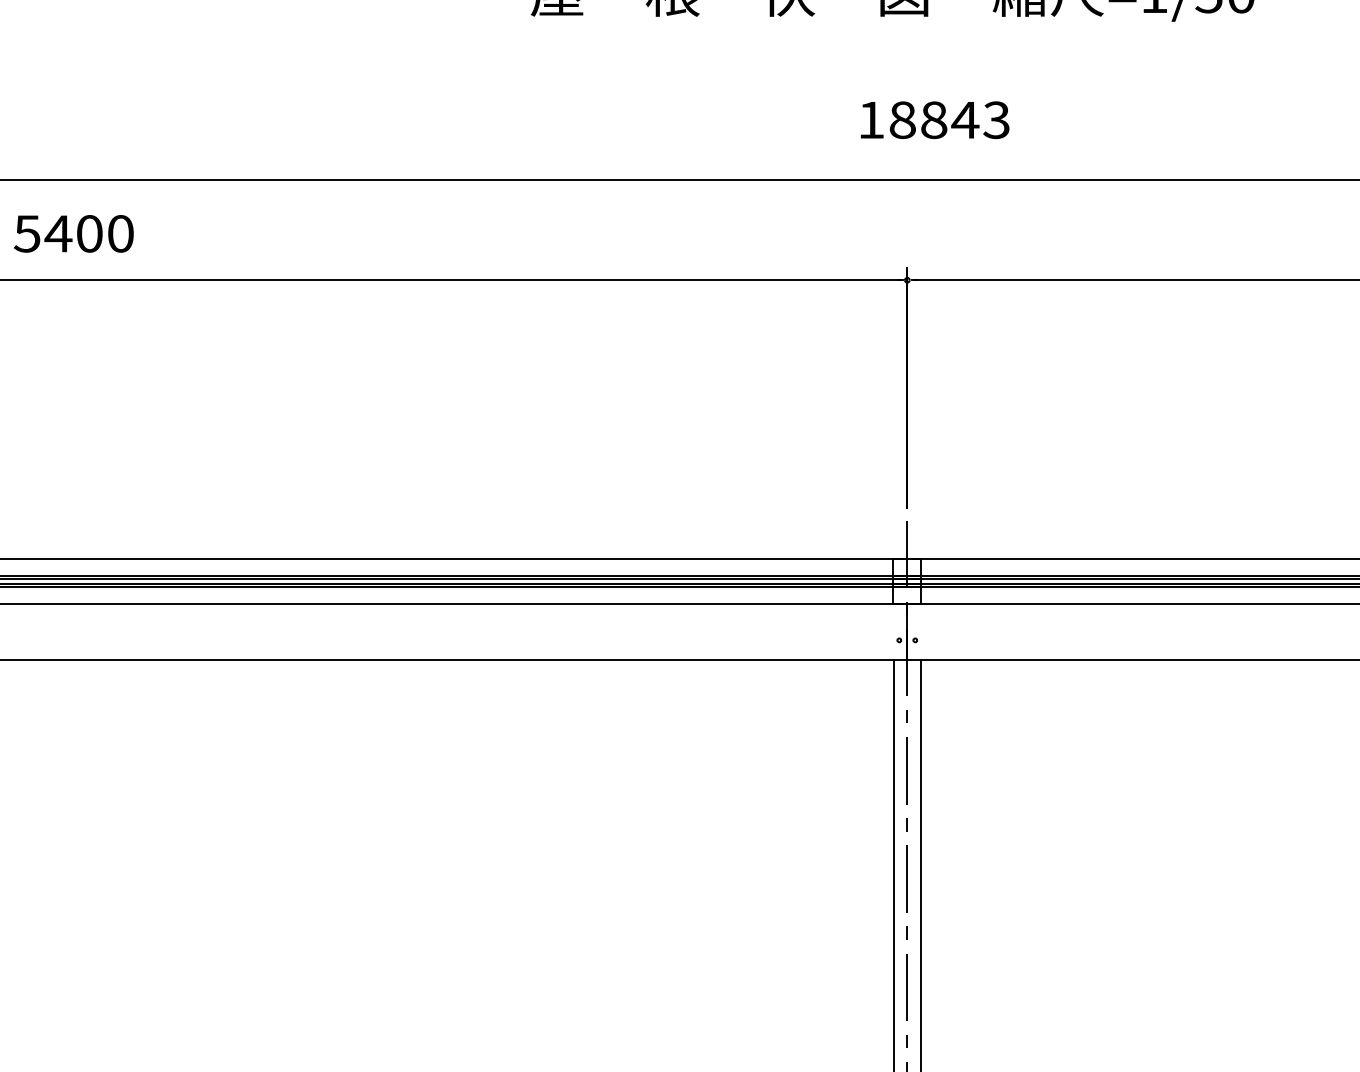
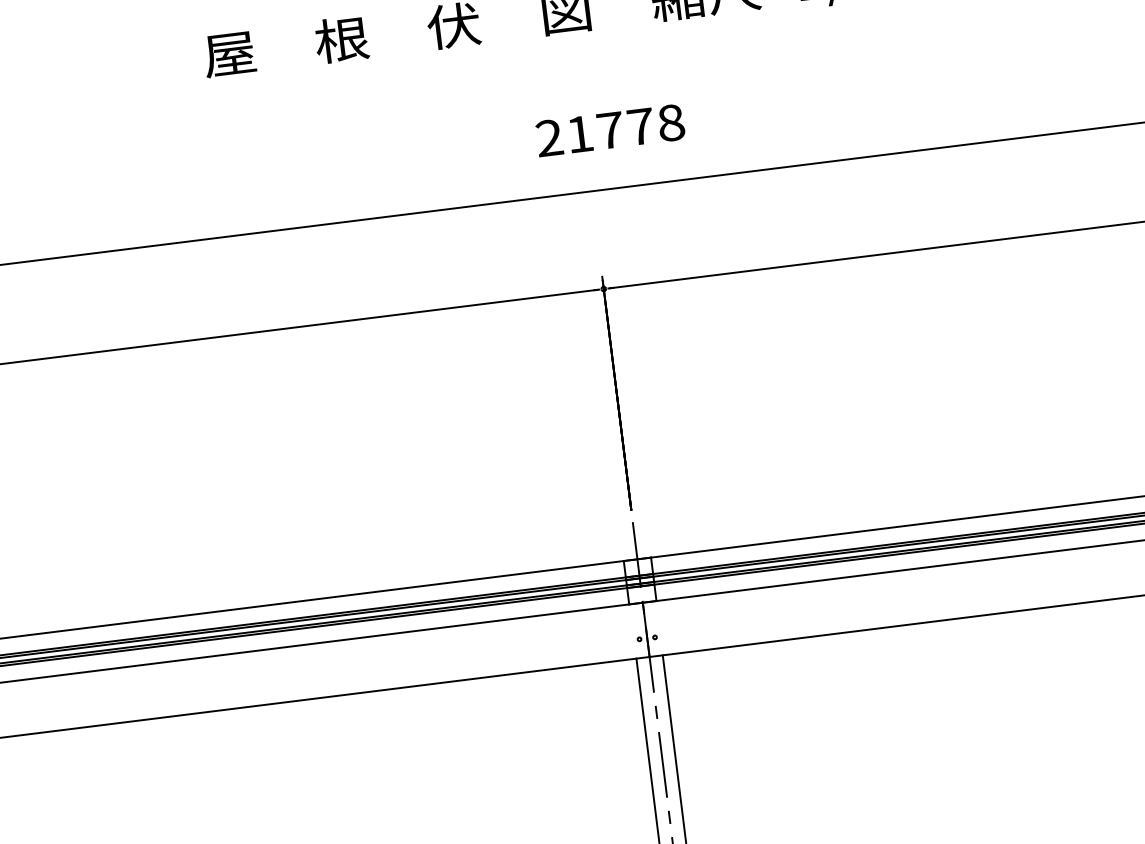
text: (933, 120) -> (609, 130), 18843 -> 21778

